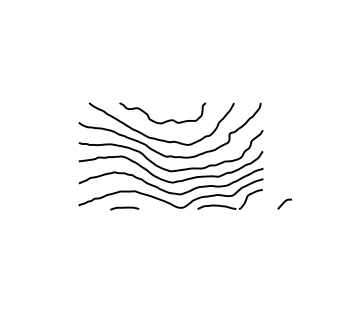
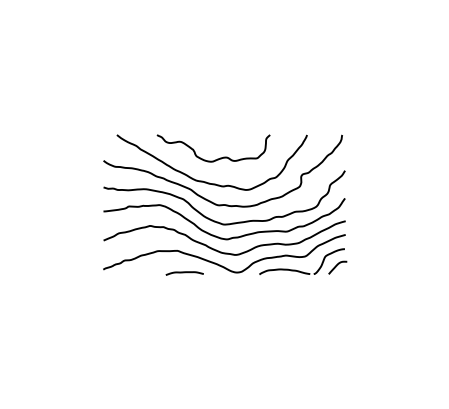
curve: (284, 203) -> (337, 266), moved
curve: (124, 208) -> (184, 273), moved

